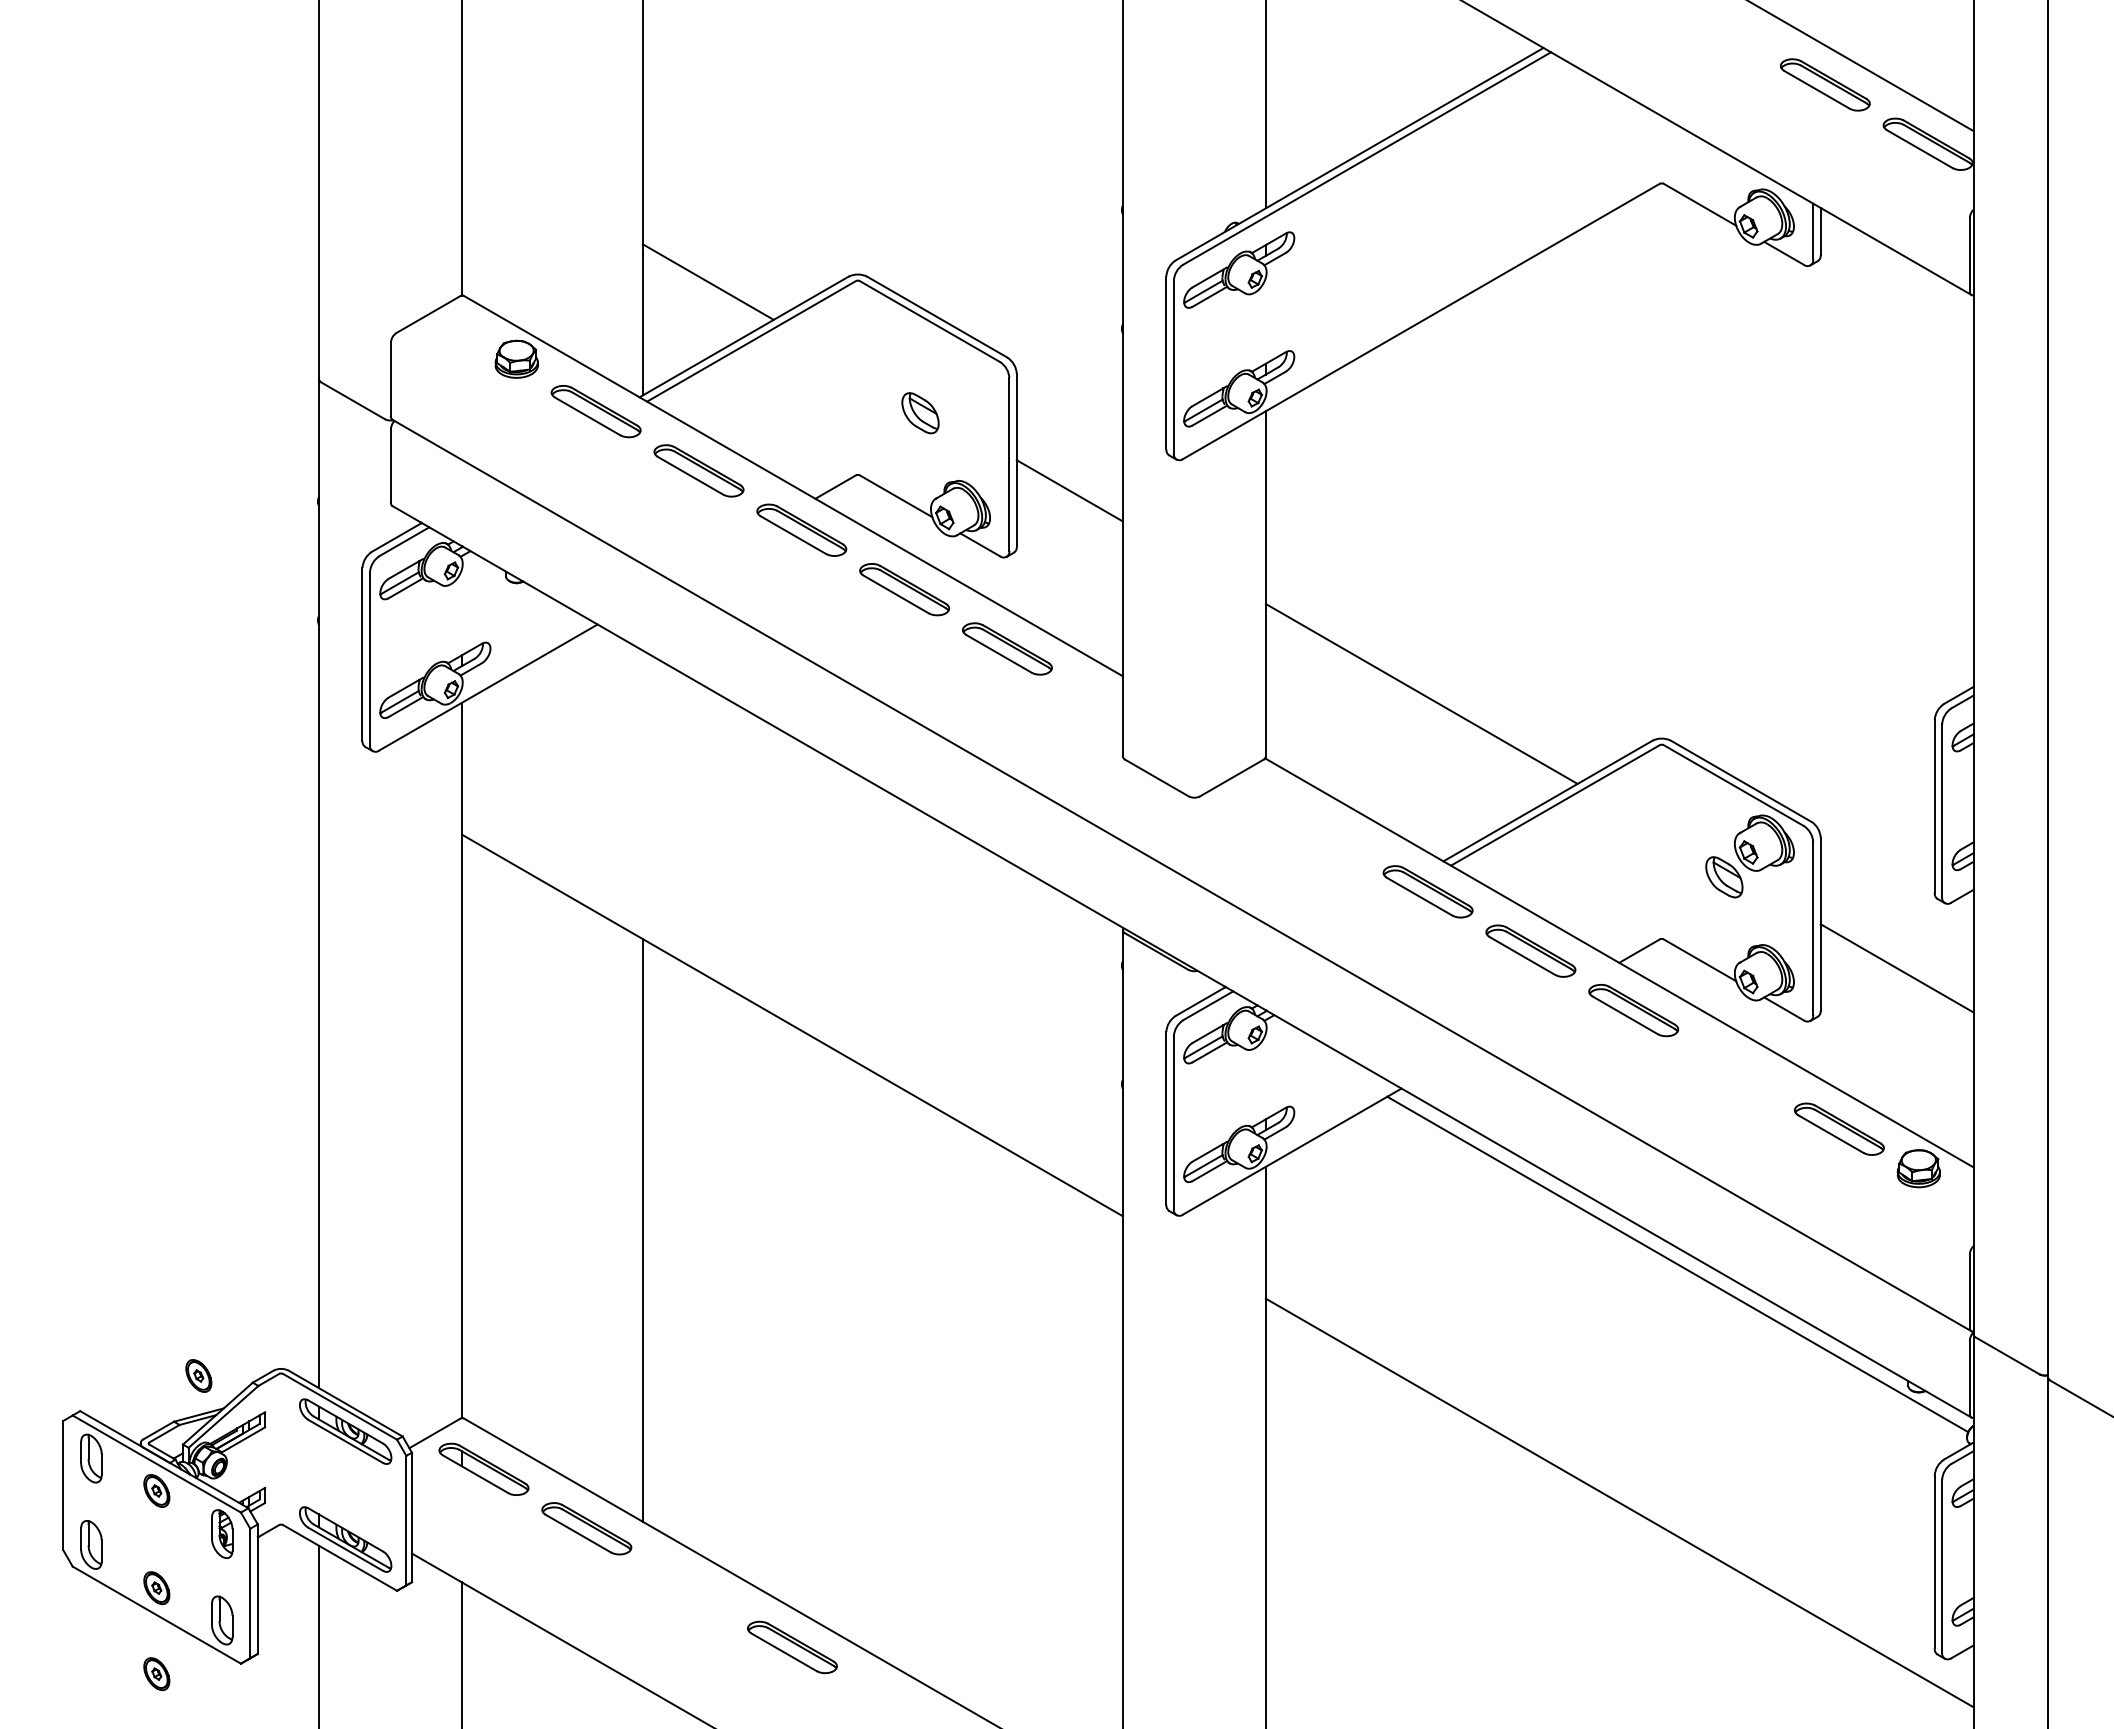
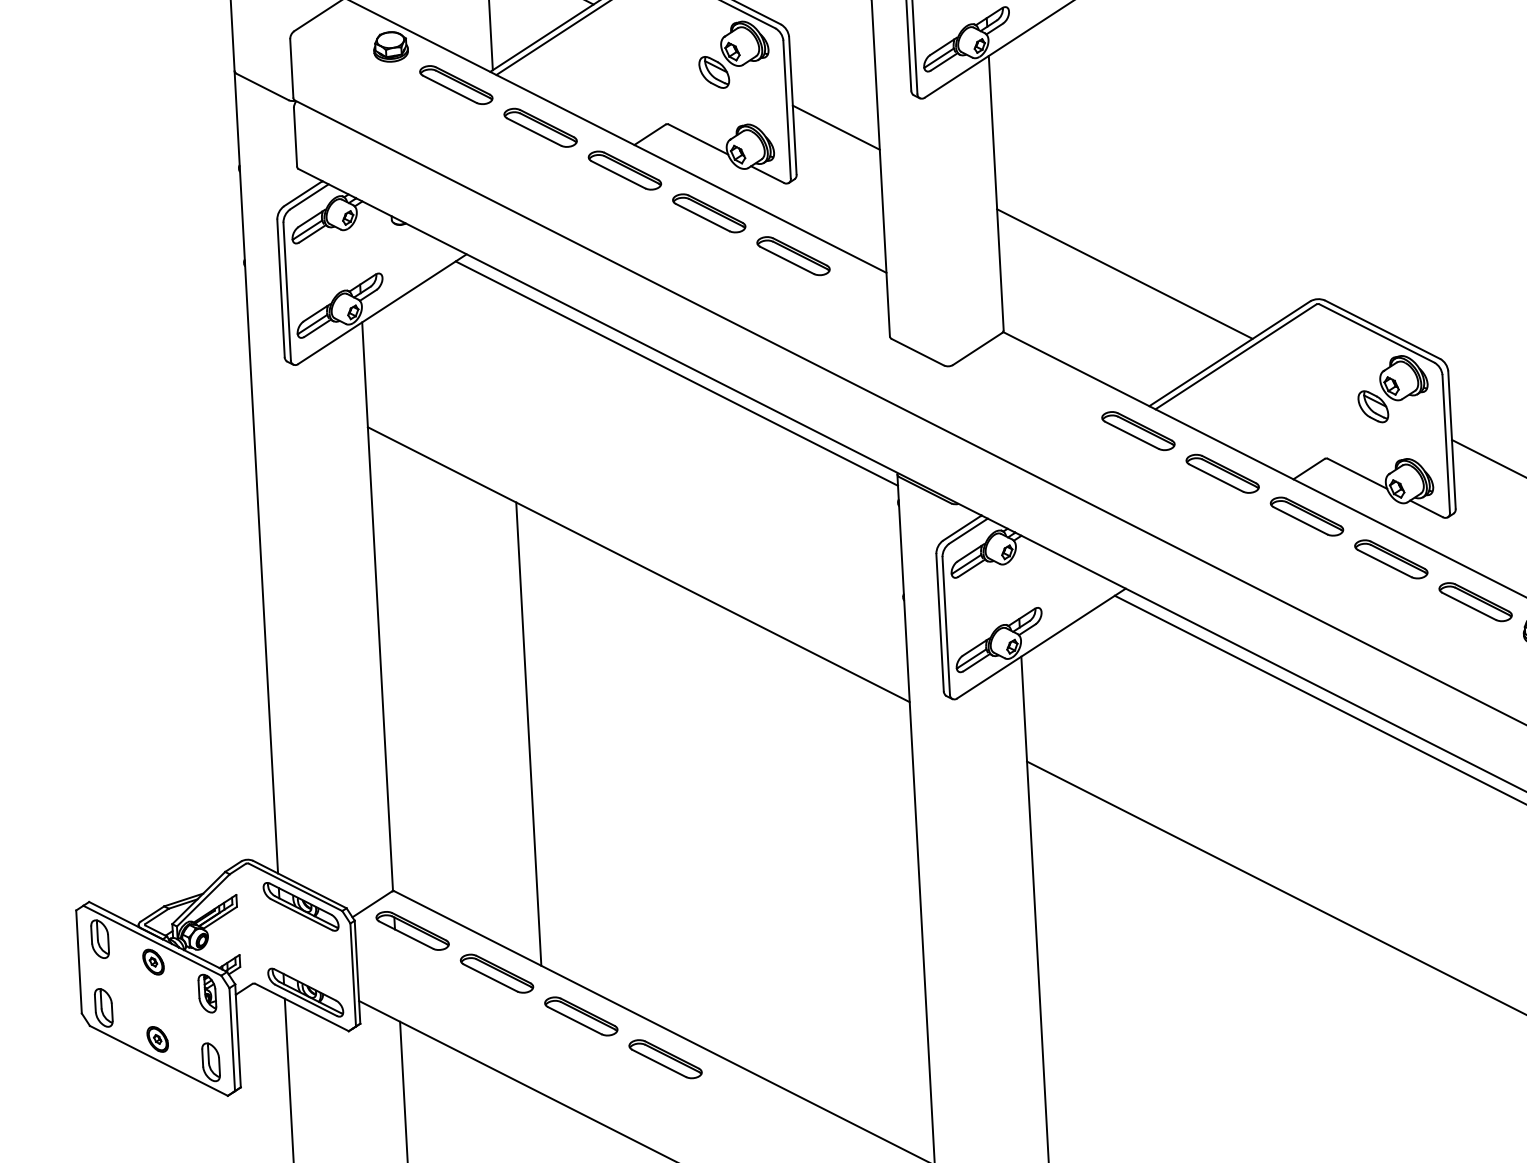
part: (960, 378) -> (744, 43), added
line: (852, 788) -> (676, 373), added
part: (1736, 1069) -> (1391, 559), added
part: (198, 1375) -> (181, 868), removed
part: (689, 1587) -> (581, 1015), added
part: (156, 1674) -> (161, 1108), removed

